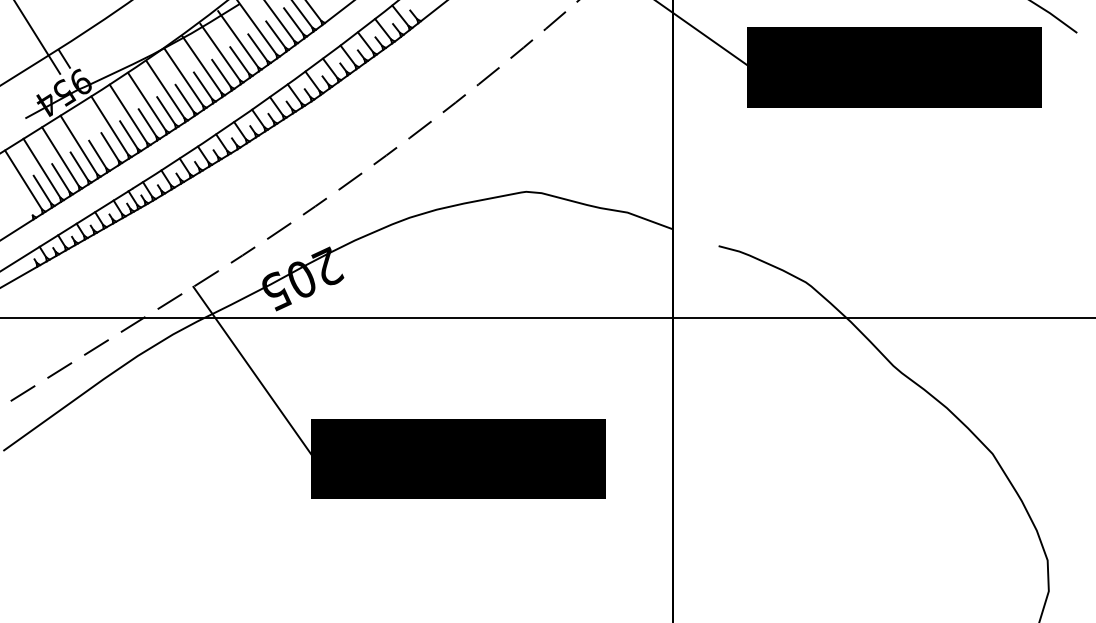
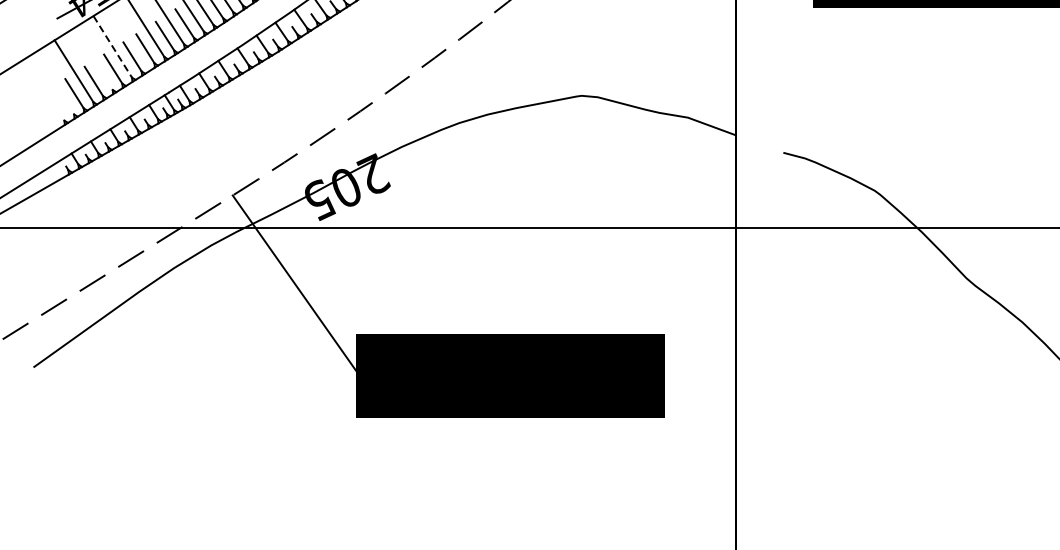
line: (78, 145) -> (112, 47), solid -> dashed
line: (60, 156) -> (93, 58), removed
line: (23, 179) -> (54, 82), removed

